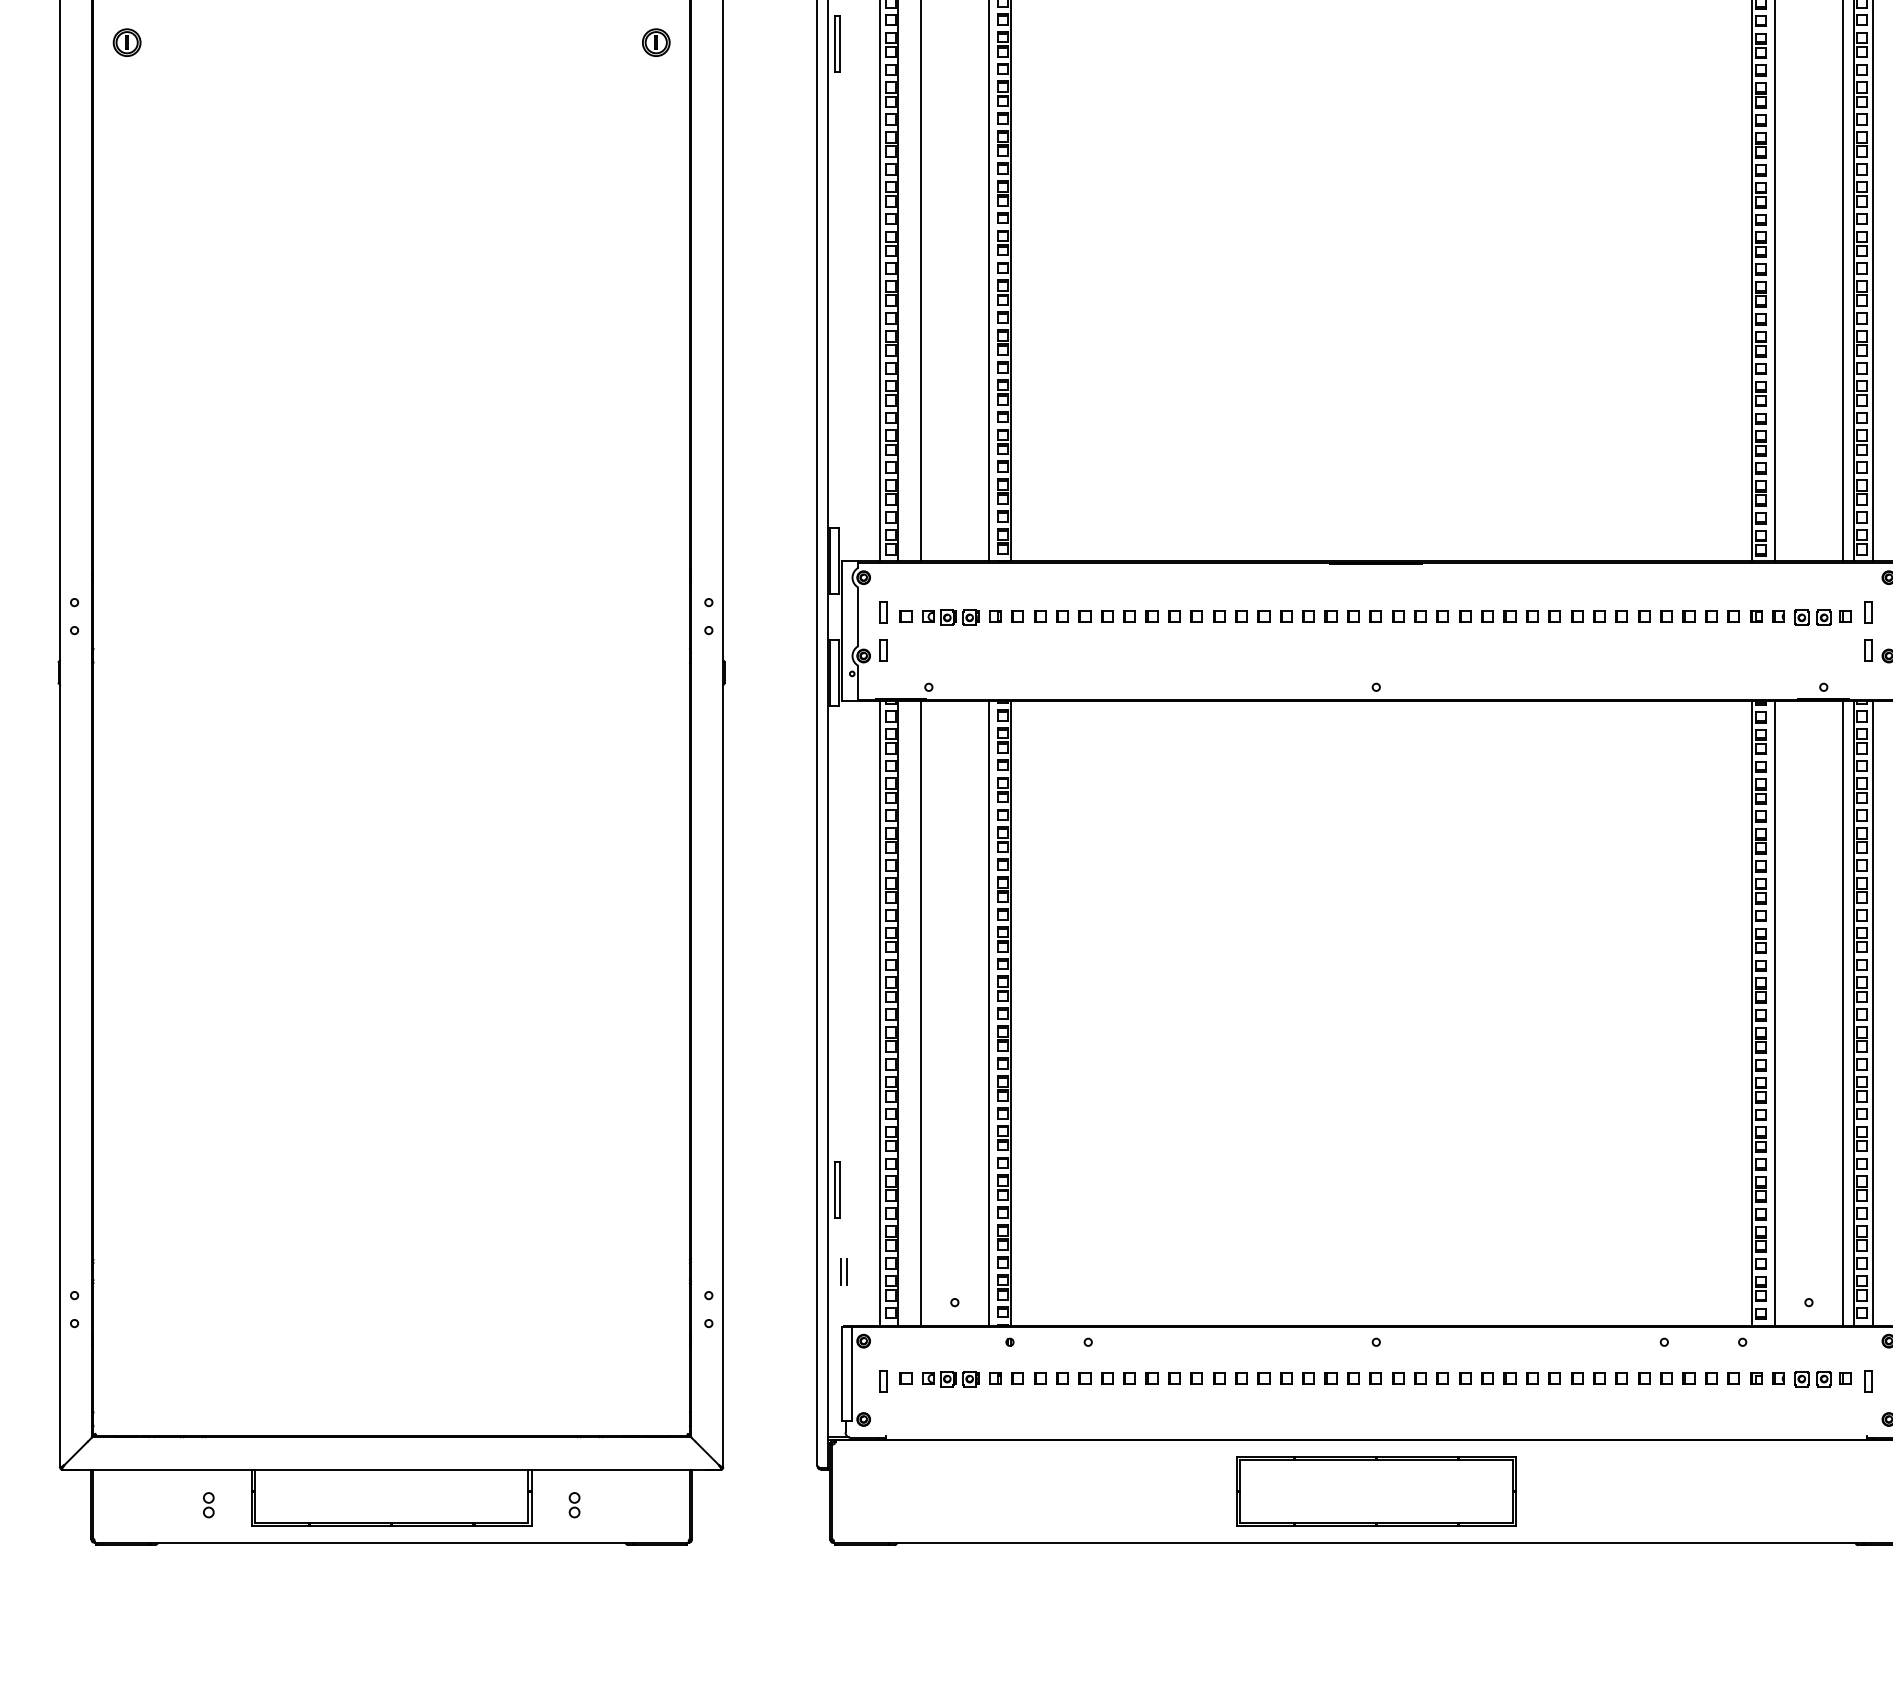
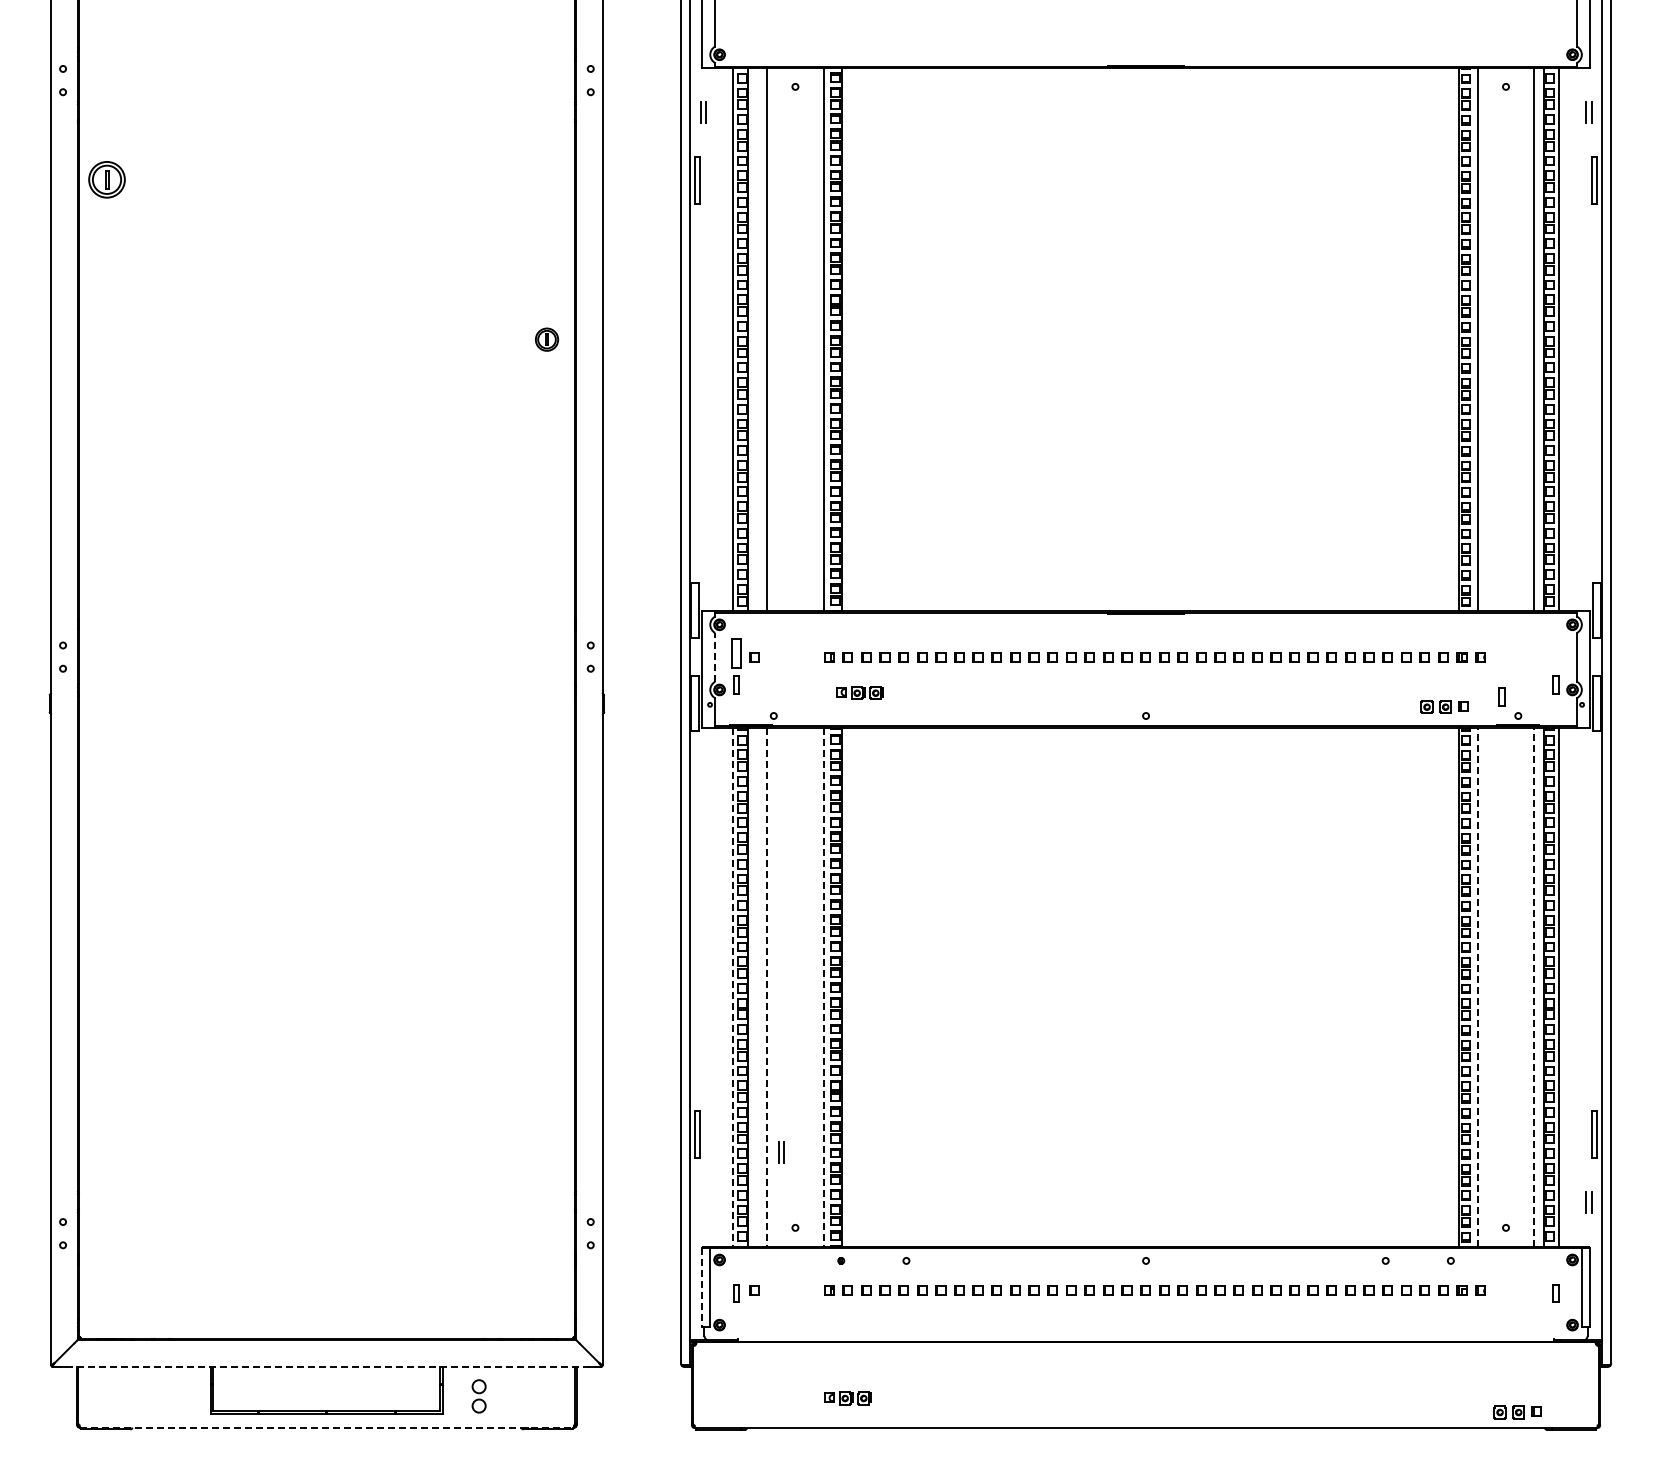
part: (126, 42) -> (106, 179), size x1.6
part: (656, 42) -> (547, 339), moved
part: (884, 612) -> (736, 653), size x1.6
part: (1868, 612) -> (1501, 696), moved
line: (858, 615) -> (715, 656), solid -> dashed
part: (950, 617) -> (859, 692), moved
part: (1822, 617) -> (1444, 706), moved
line: (880, 1013) -> (733, 987), solid -> dashed
line: (921, 1013) -> (767, 987), solid -> dashed
line: (988, 1013) -> (823, 987), solid -> dashed
line: (1774, 1013) -> (1477, 987), solid -> dashed
line: (1843, 1013) -> (1534, 987), solid -> dashed
part: (844, 1272) -> (781, 1152), moved
line: (841, 1374) -> (701, 1287), solid -> dashed
part: (950, 1379) -> (847, 1398), moved
part: (1822, 1379) -> (1517, 1412), moved
line: (391, 1469) -> (326, 1366), solid -> dashed
part: (1375, 1490) -> (1145, 1384), removed
part: (208, 1505) -> (174, 1396), removed
part: (573, 1505) -> (478, 1396), size x1.6
line: (392, 1542) -> (327, 1427), solid -> dashed

